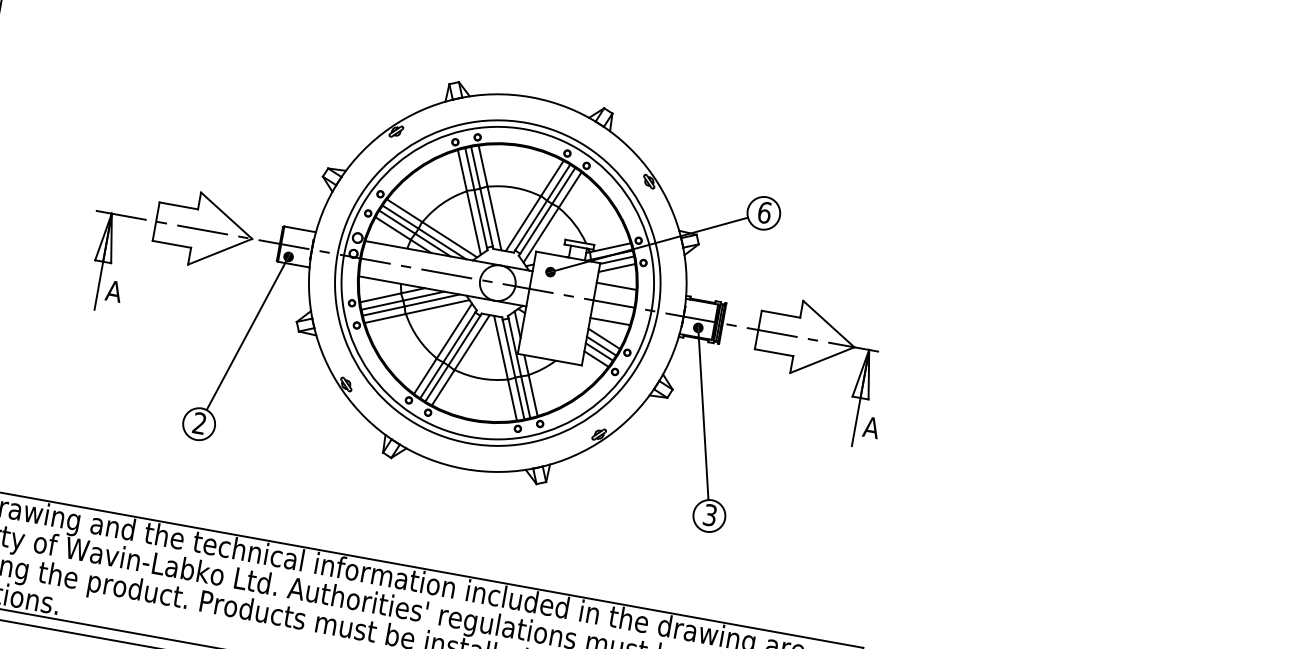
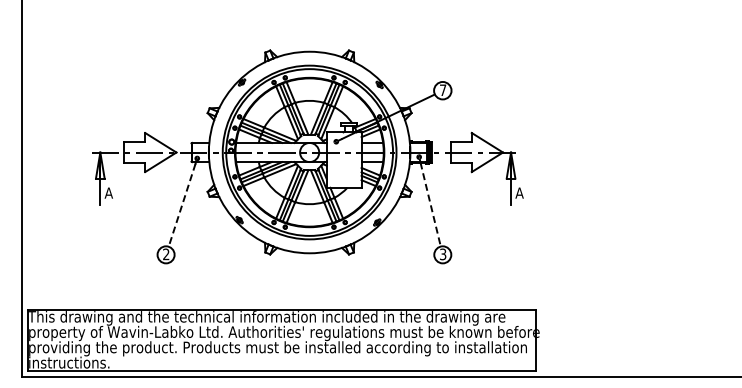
text: (763, 212) -> (442, 90), 6 -> 7
line: (245, 338) -> (182, 205), solid -> dashed
line: (703, 420) -> (430, 205), solid -> dashed

